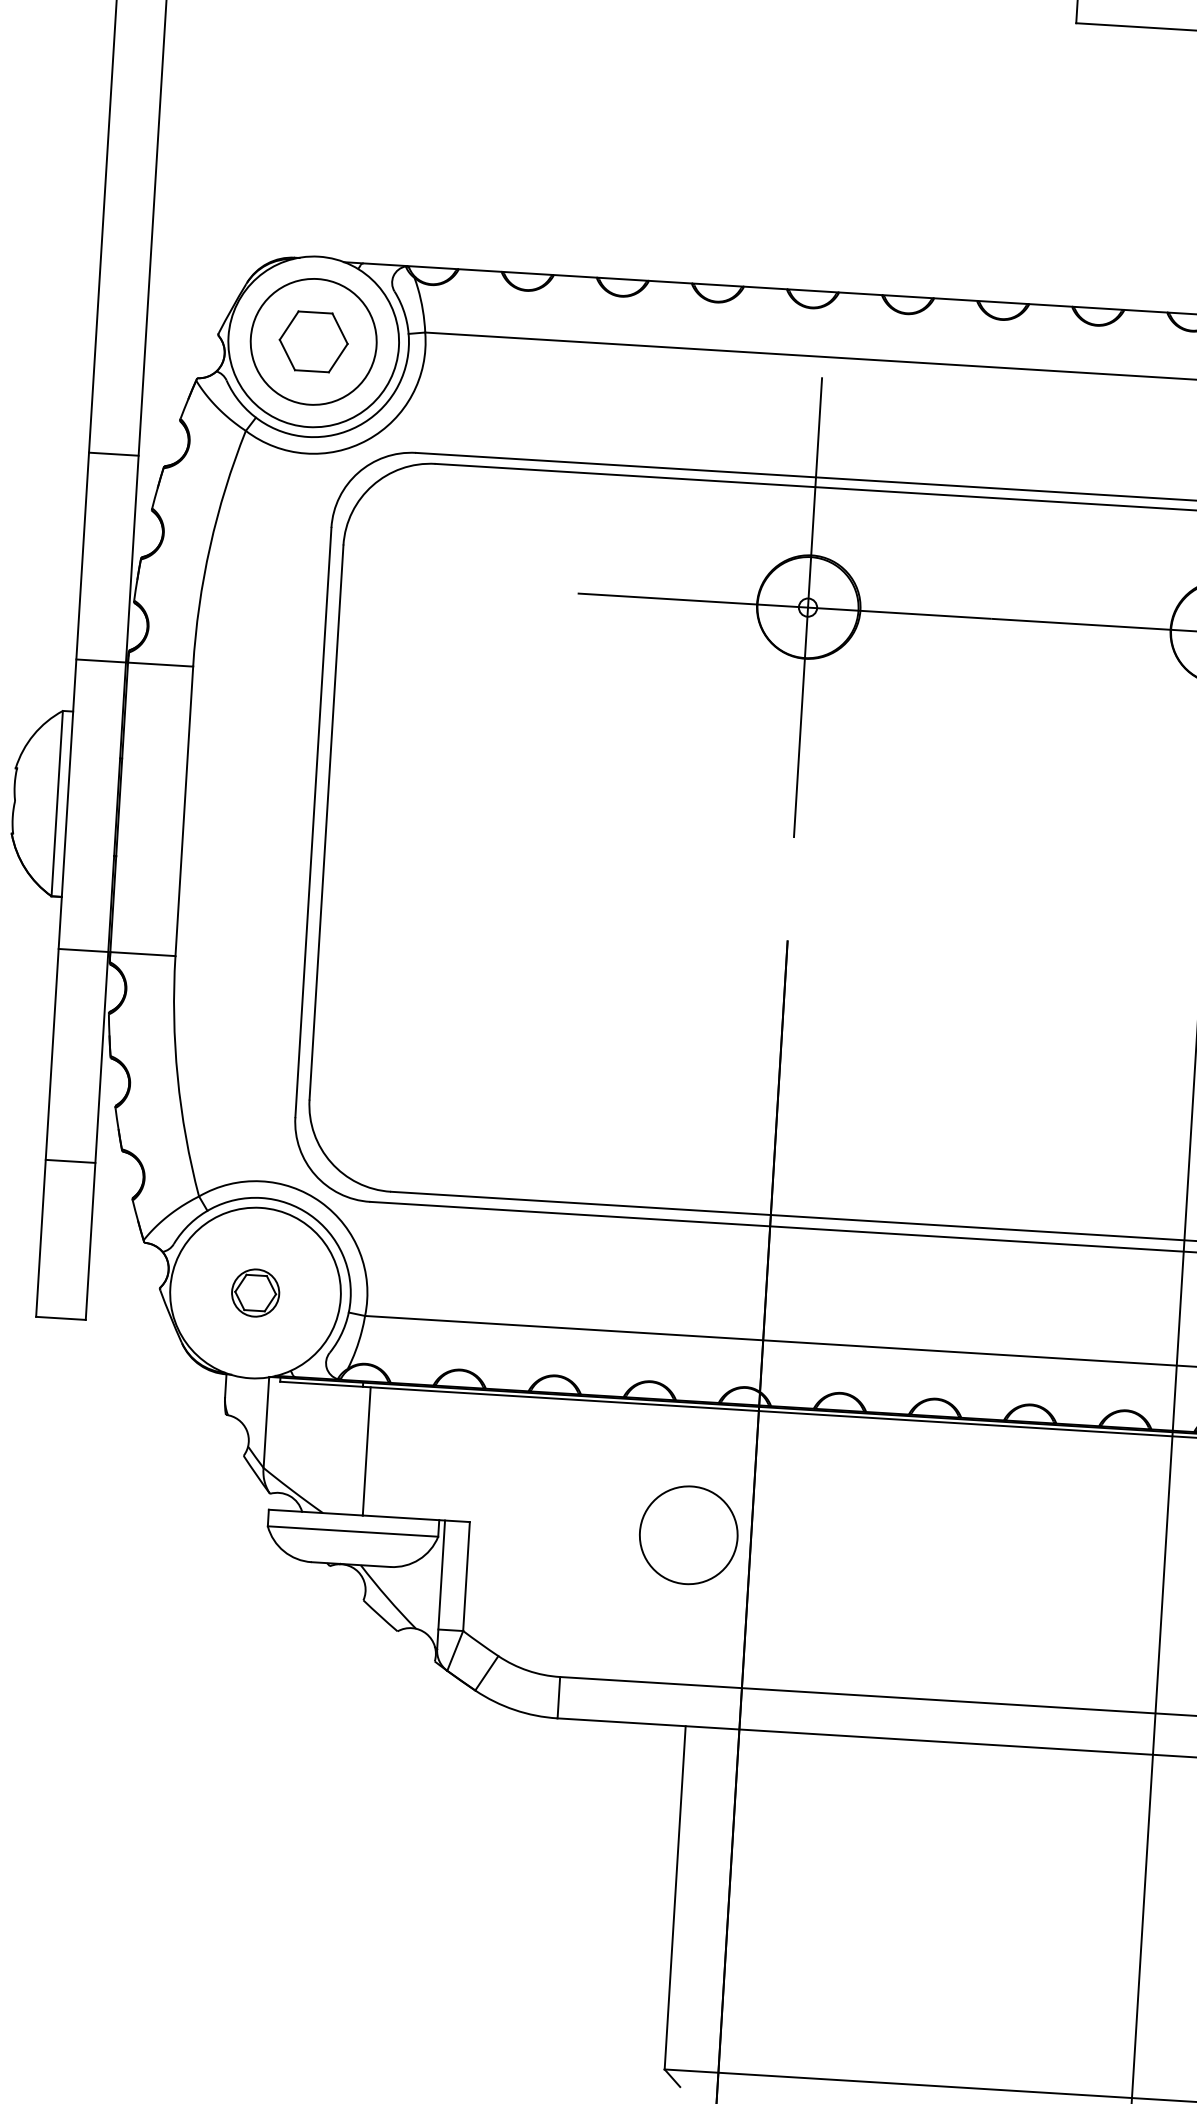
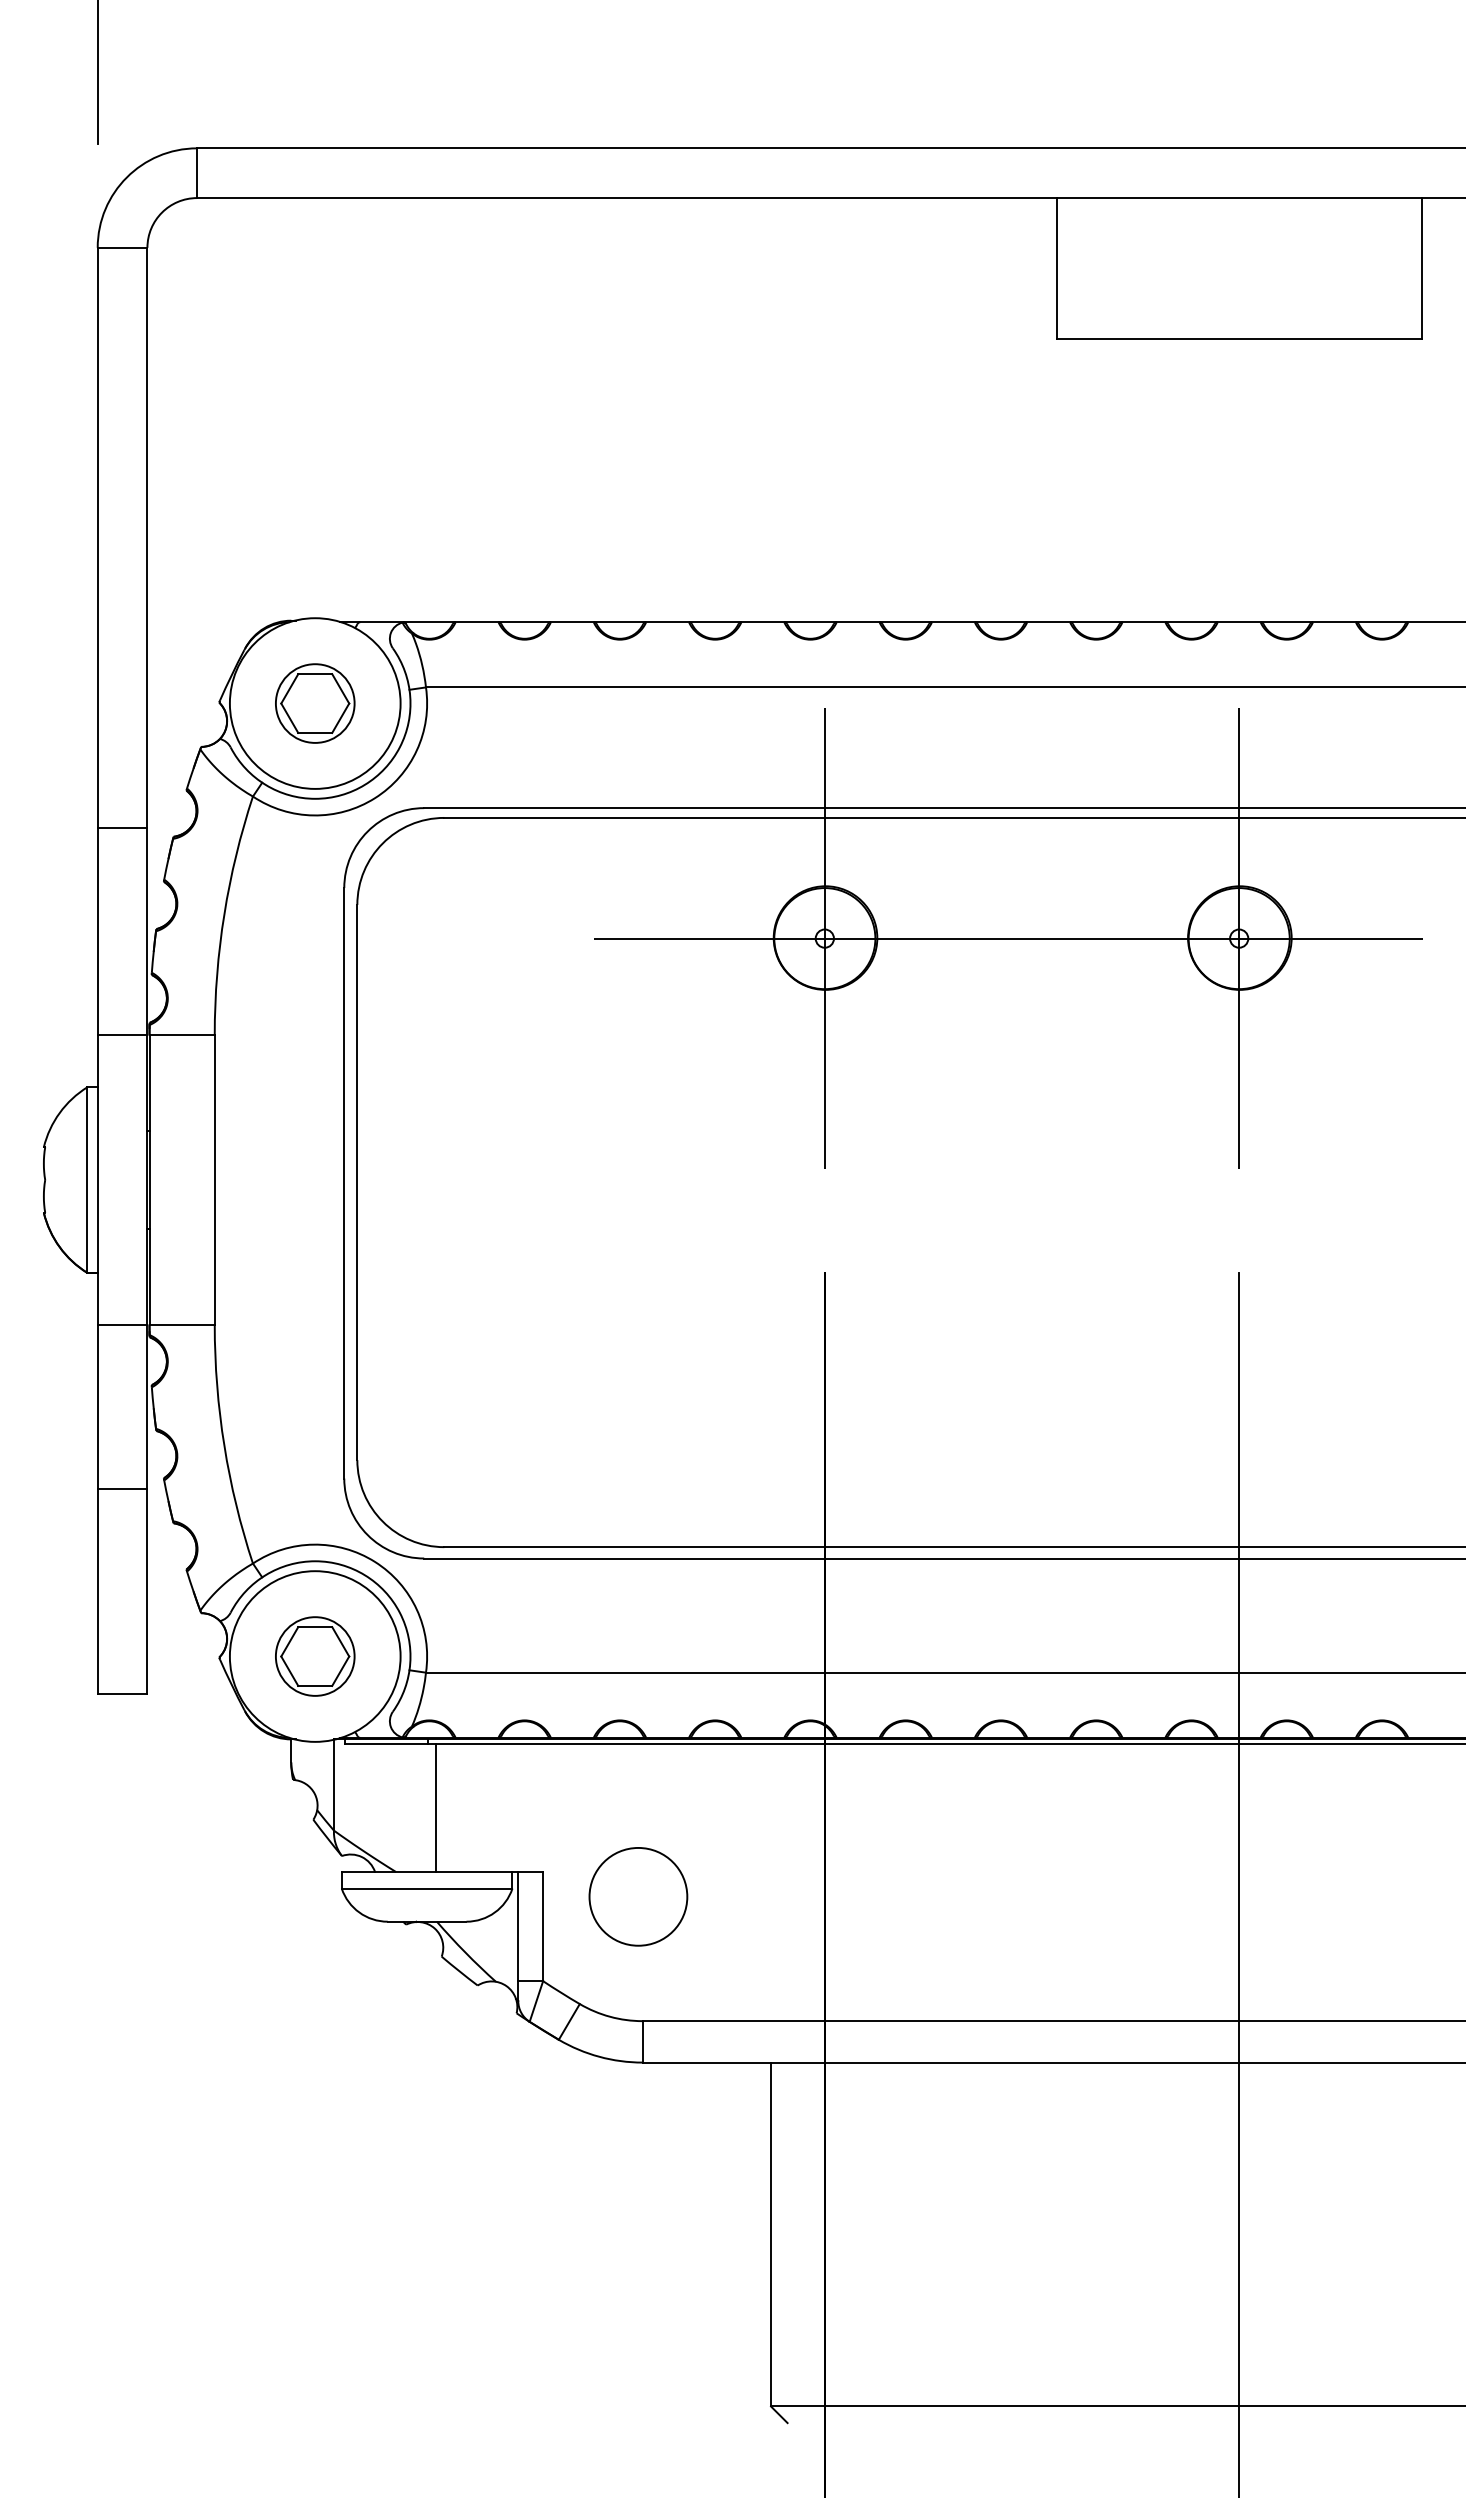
circle: (312, 341) -> (314, 703), size x0.62
line: (70, 1161) -> (122, 1489), moved
part: (255, 1293) -> (315, 1656), size x1.67
circle: (688, 1534) -> (638, 1896), moved

